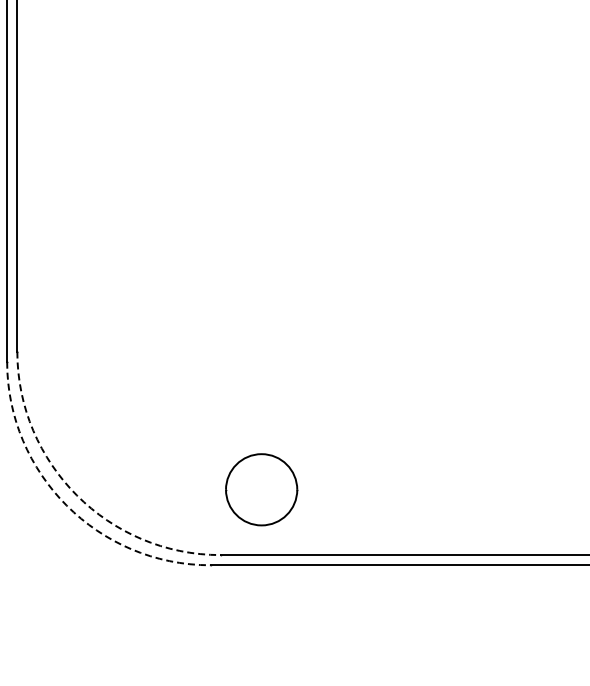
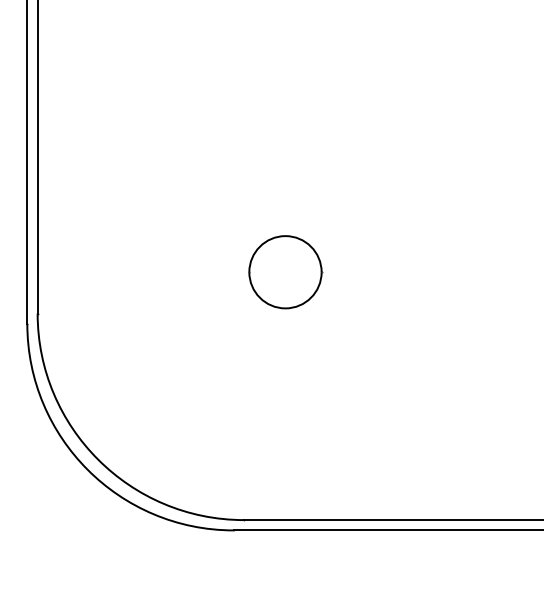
part: (261, 489) -> (285, 271), moved
arc: (76, 495) -> (97, 459), dashed -> solid
arc: (66, 505) -> (87, 469), dashed -> solid

